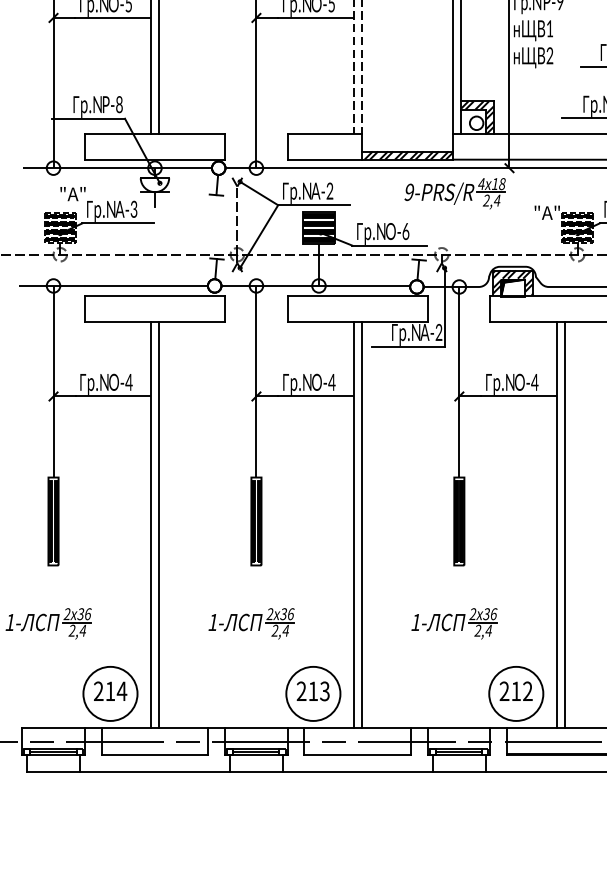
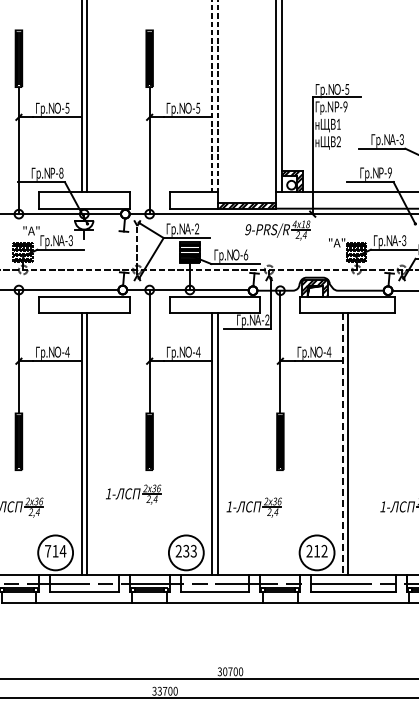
line: (557, 525) -> (343, 444), solid -> dashed
part: (251, 623) -> (133, 494), moved
part: (453, 623) -> (253, 507), moved
text: (99, 690) -> (48, 550), 214 -> 714
text: (313, 690) -> (186, 550), 213 -> 233

